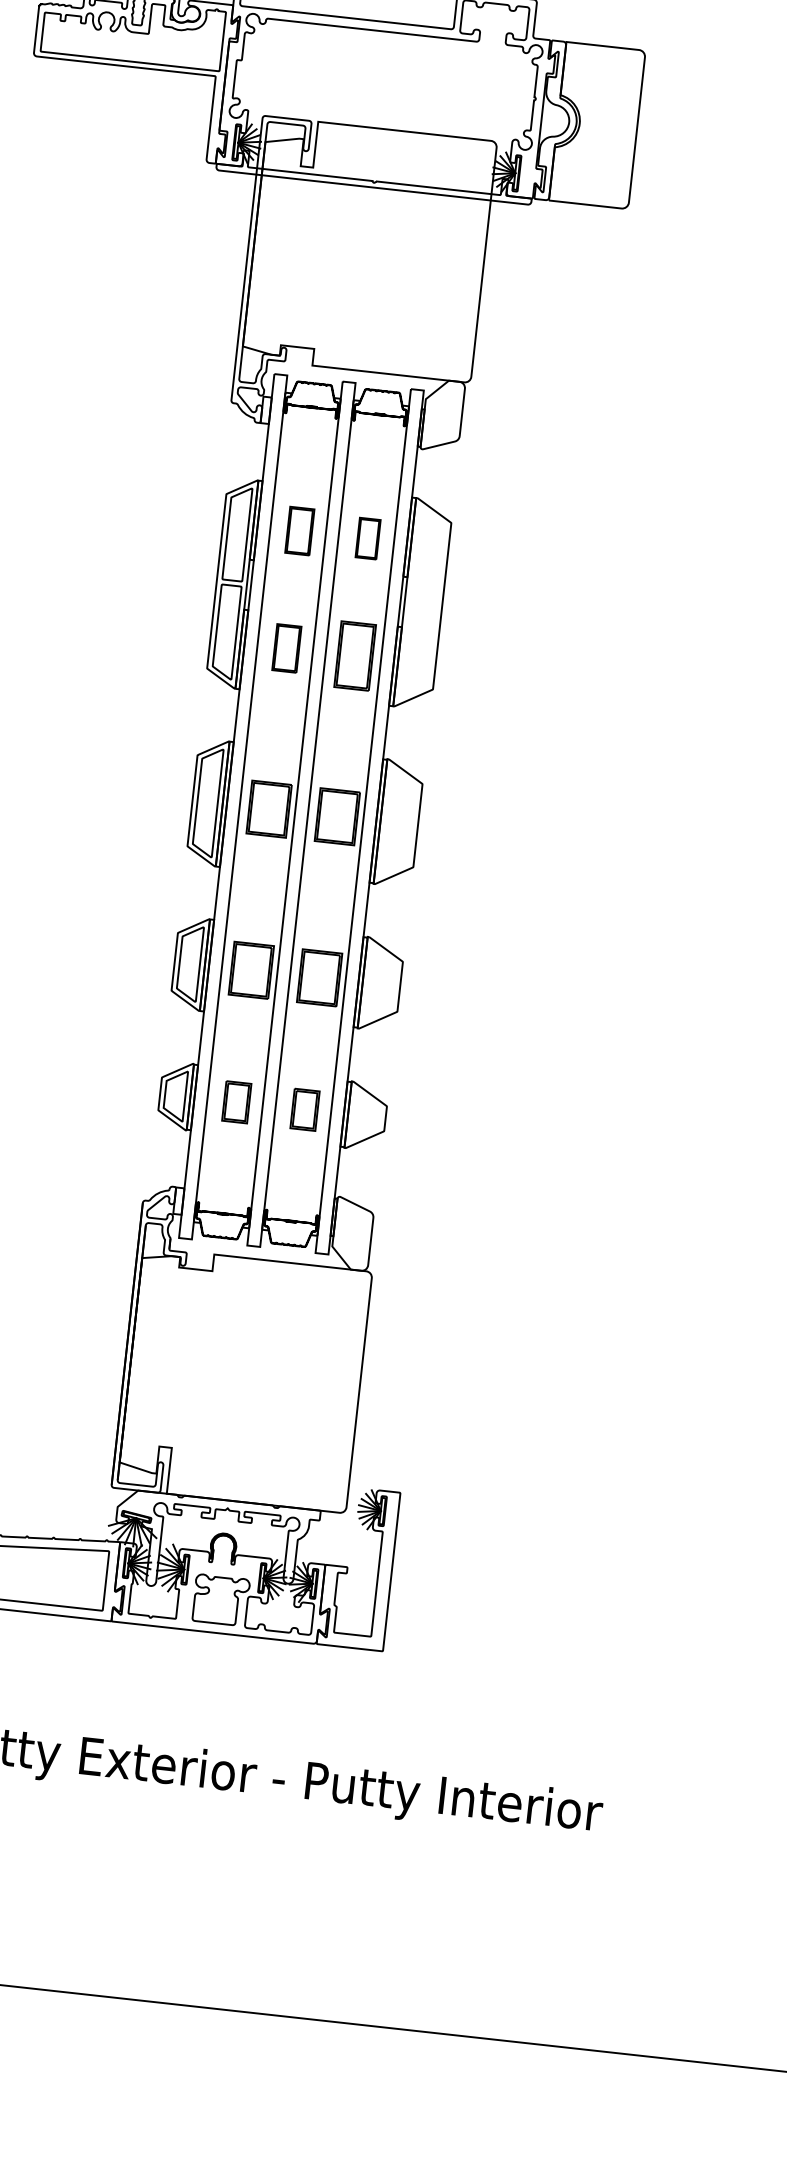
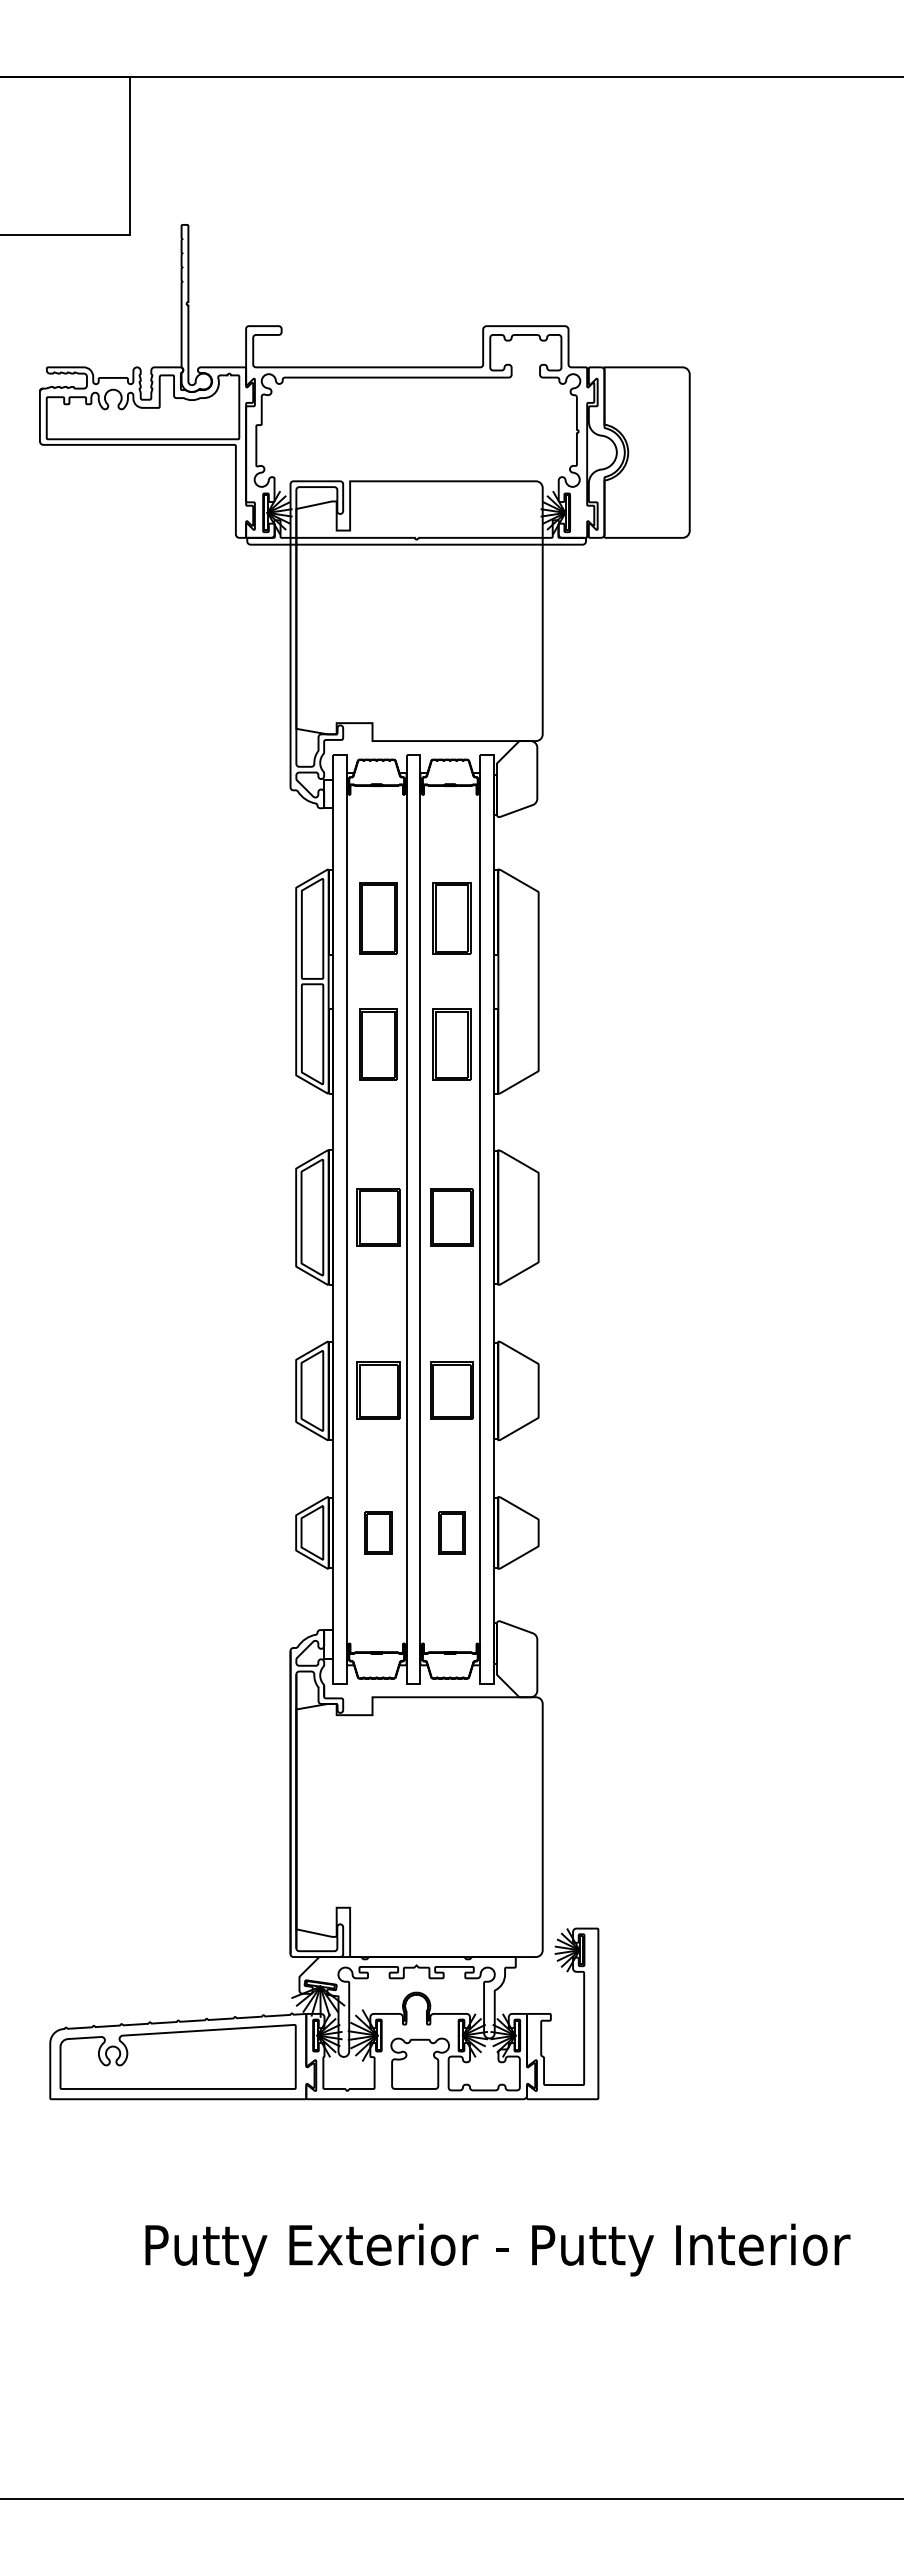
part: (299, 531) -> (378, 918), size x1.43
part: (367, 538) -> (451, 918), size x1.67
part: (286, 648) -> (378, 1044), size x1.43

